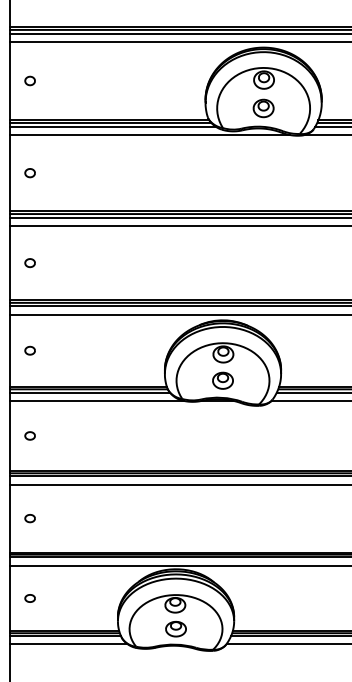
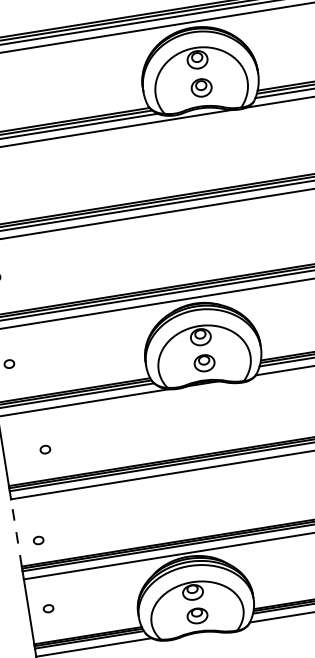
part: (29, 435) -> (44, 449), moved
line: (10, 518) -> (16, 532), solid -> dashed
part: (29, 518) -> (38, 540), moved

